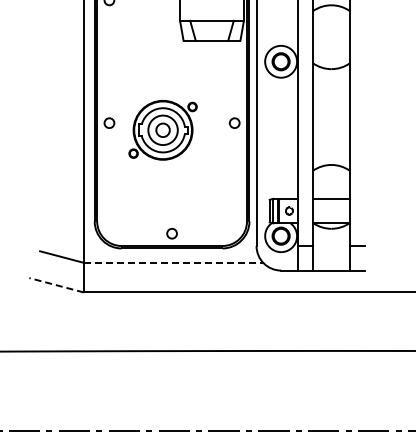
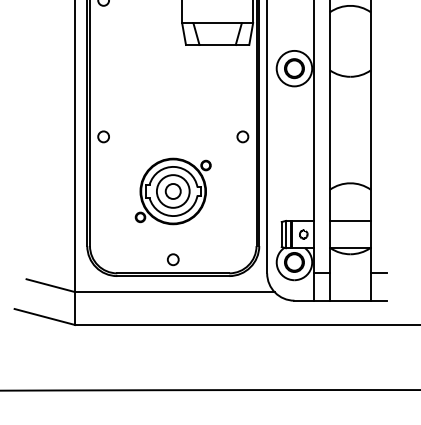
part: (162, 130) -> (172, 191), moved
line: (173, 262) -> (174, 291), dashed -> solid
line: (56, 285) -> (44, 317), dashed -> solid

